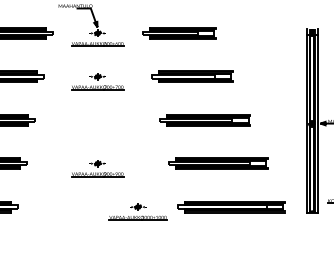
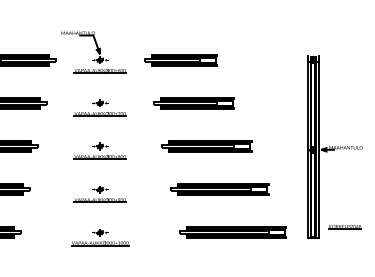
part: (96, 124) -> (99, 150), added
part: (138, 211) -> (100, 237), moved

